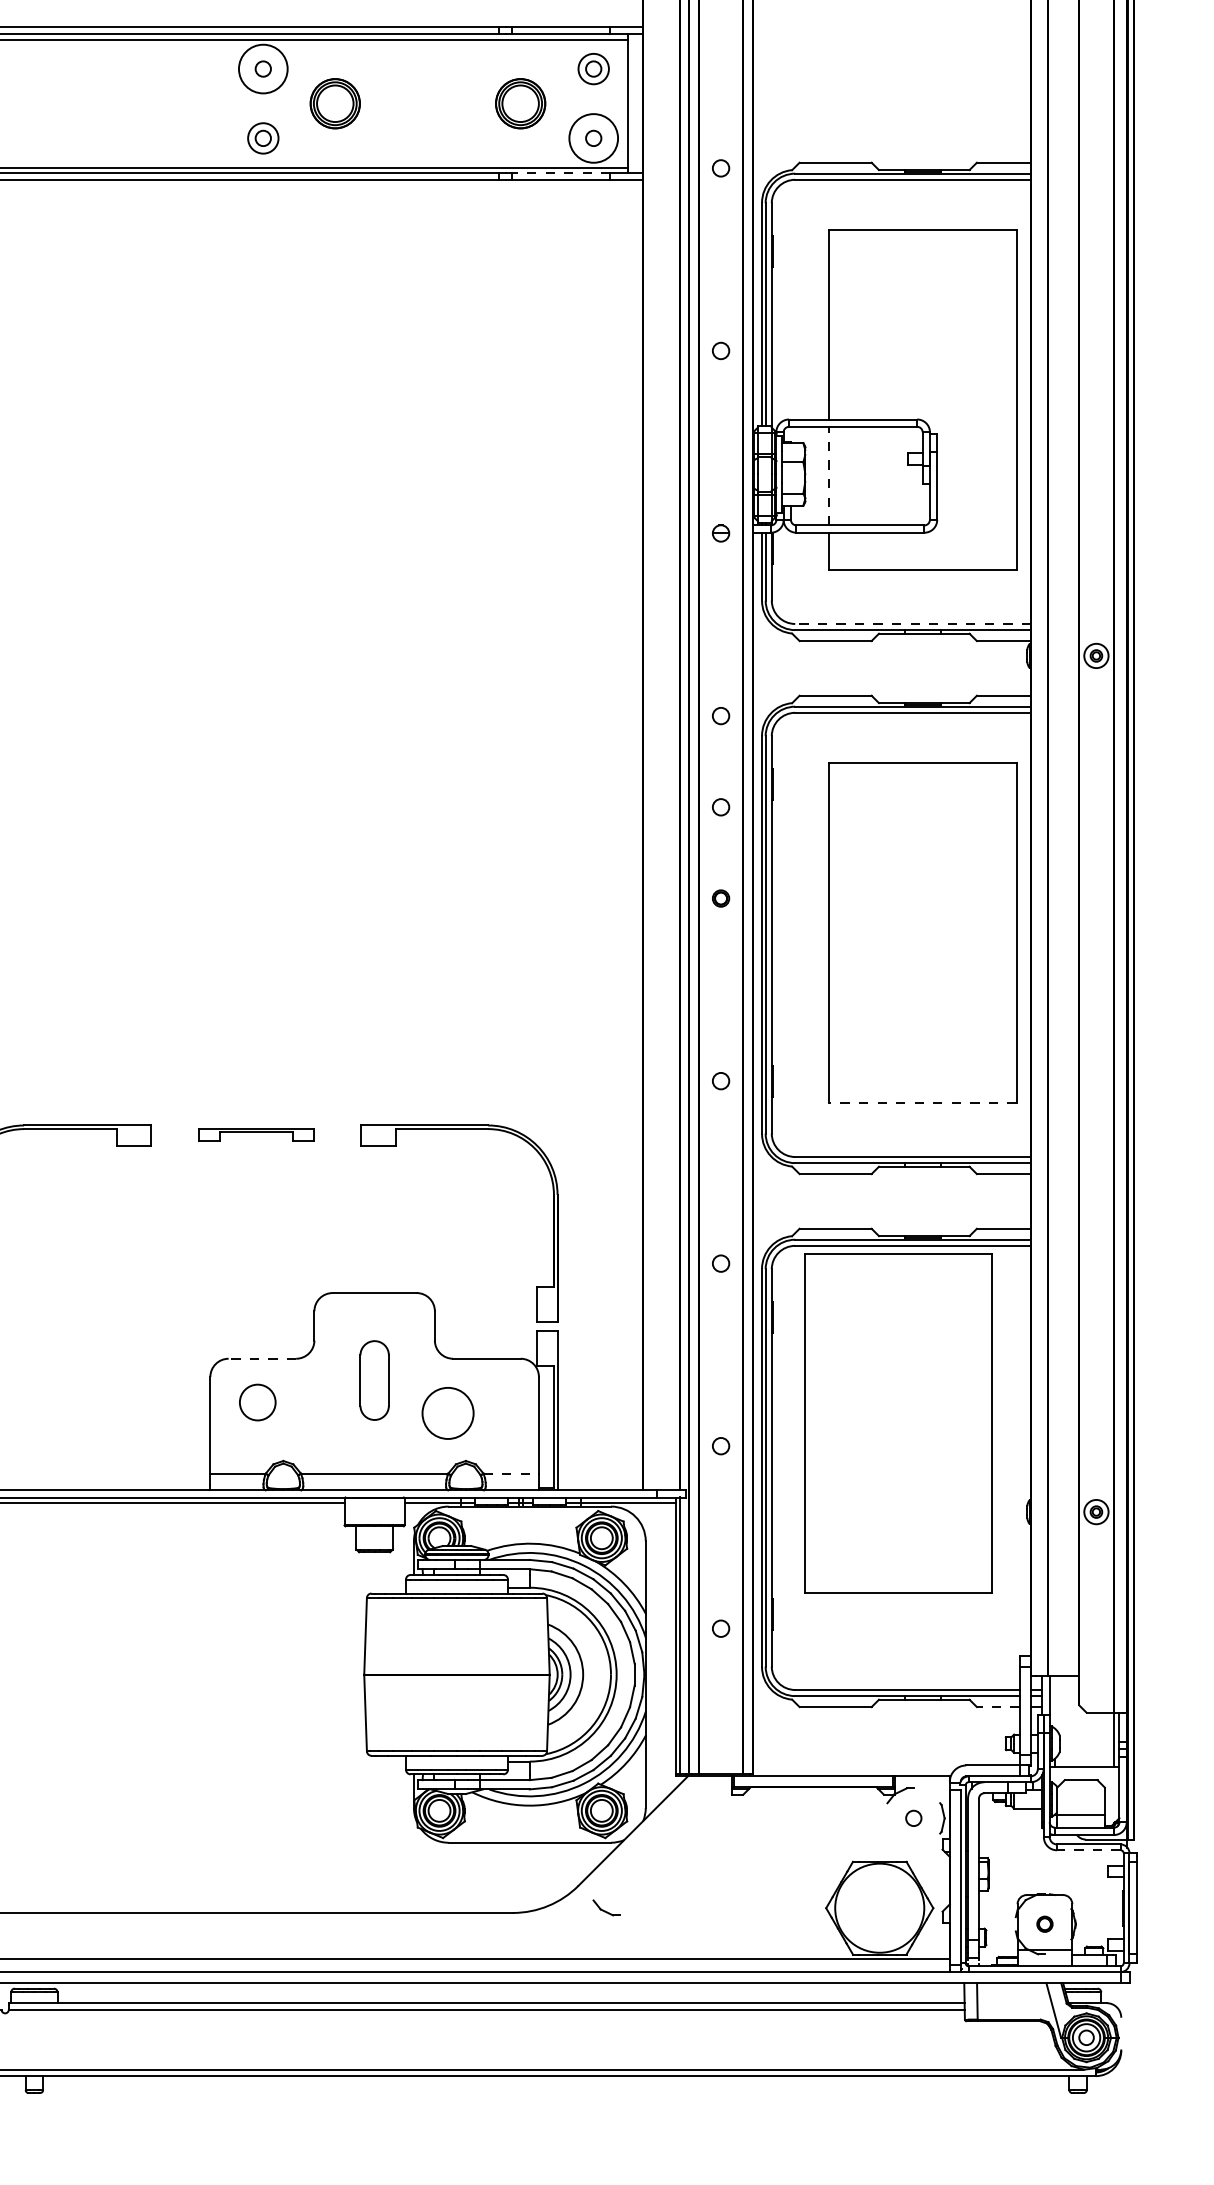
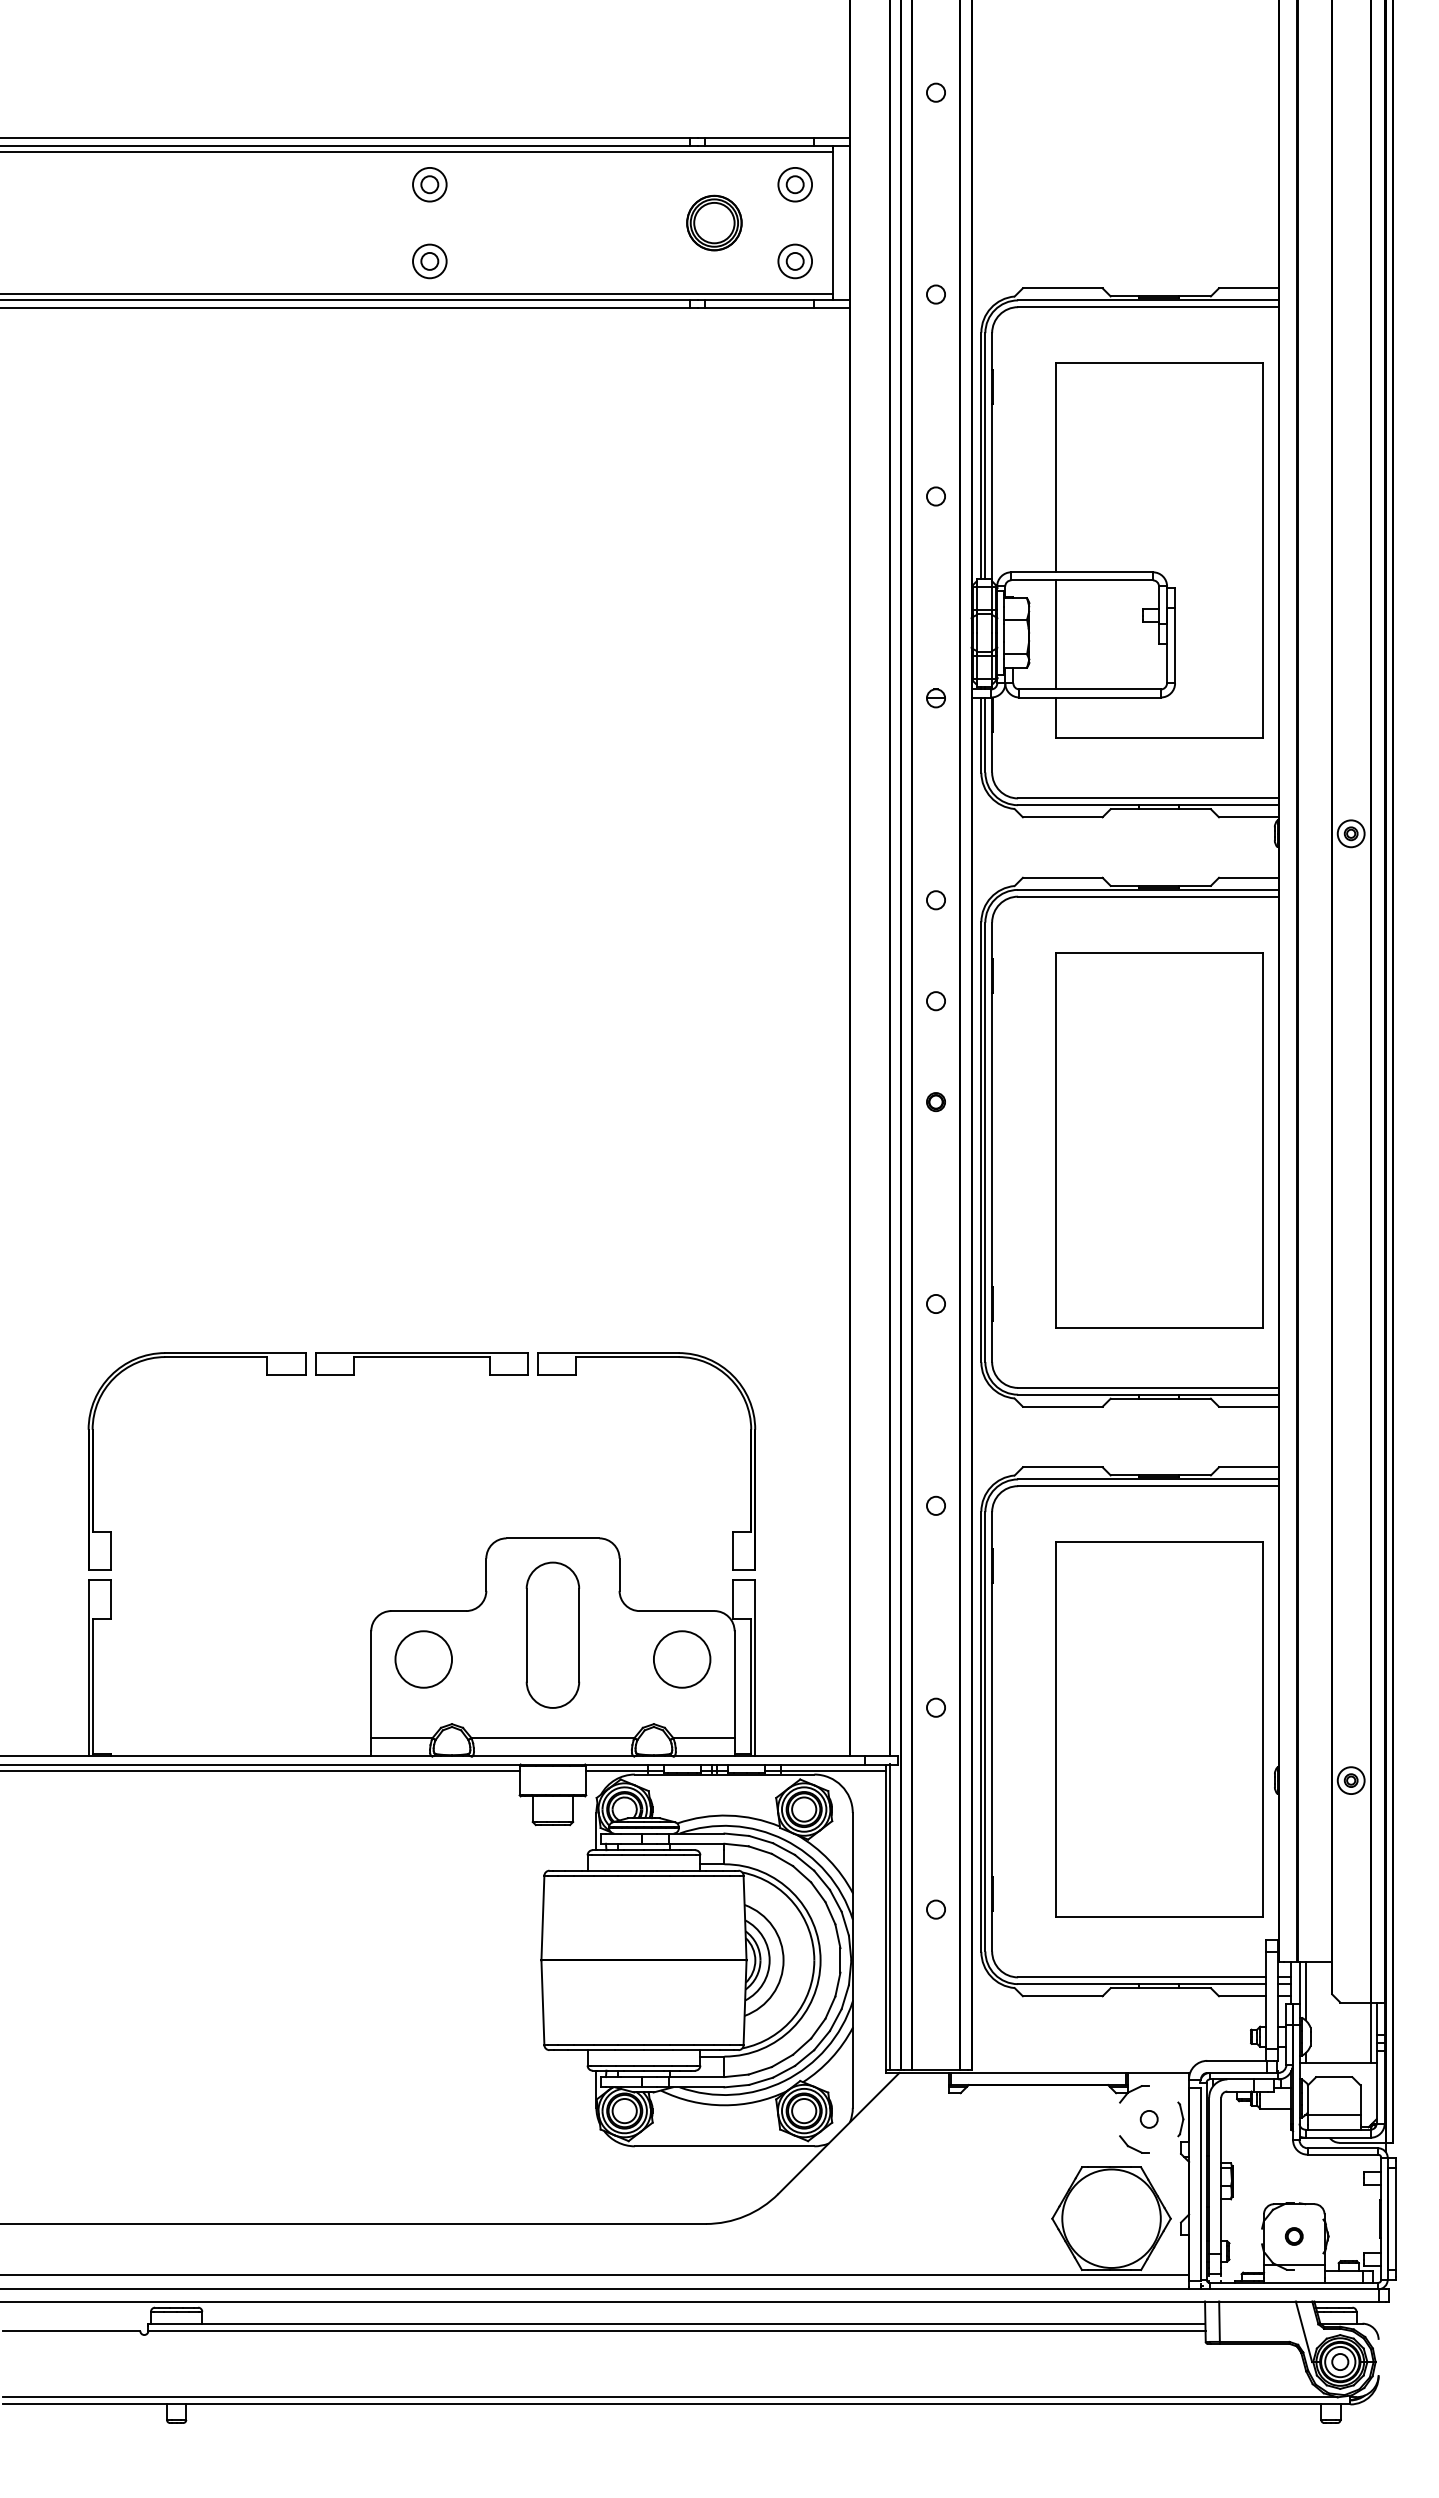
circle: (263, 68) -> (429, 184), size x0.62
part: (335, 103) -> (509, 222), removed
circle: (593, 138) -> (795, 261), size x0.62
line: (561, 172) -> (759, 299), dashed -> solid
line: (829, 475) -> (1055, 634), dashed -> solid
line: (912, 624) -> (1147, 798), dashed -> solid
line: (923, 1102) -> (1159, 1327), dashed -> solid
part: (255, 1134) -> (421, 1363), size x1.67
line: (262, 1359) -> (428, 1611), dashed -> solid
part: (374, 1379) -> (552, 1634), size x1.67
circle: (257, 1402) -> (423, 1659), size x1.43
circle: (448, 1413) -> (682, 1659), moved
part: (898, 1423) -> (1159, 1729), moved
line: (511, 1473) -> (704, 1738), dashed -> solid
line: (1055, 1702) -> (1305, 1991), added
line: (998, 1707) -> (1242, 1996), dashed -> solid
line: (1088, 1850) -> (1342, 2154), dashed -> solid
part: (606, 1908) -> (1134, 2144), moved

